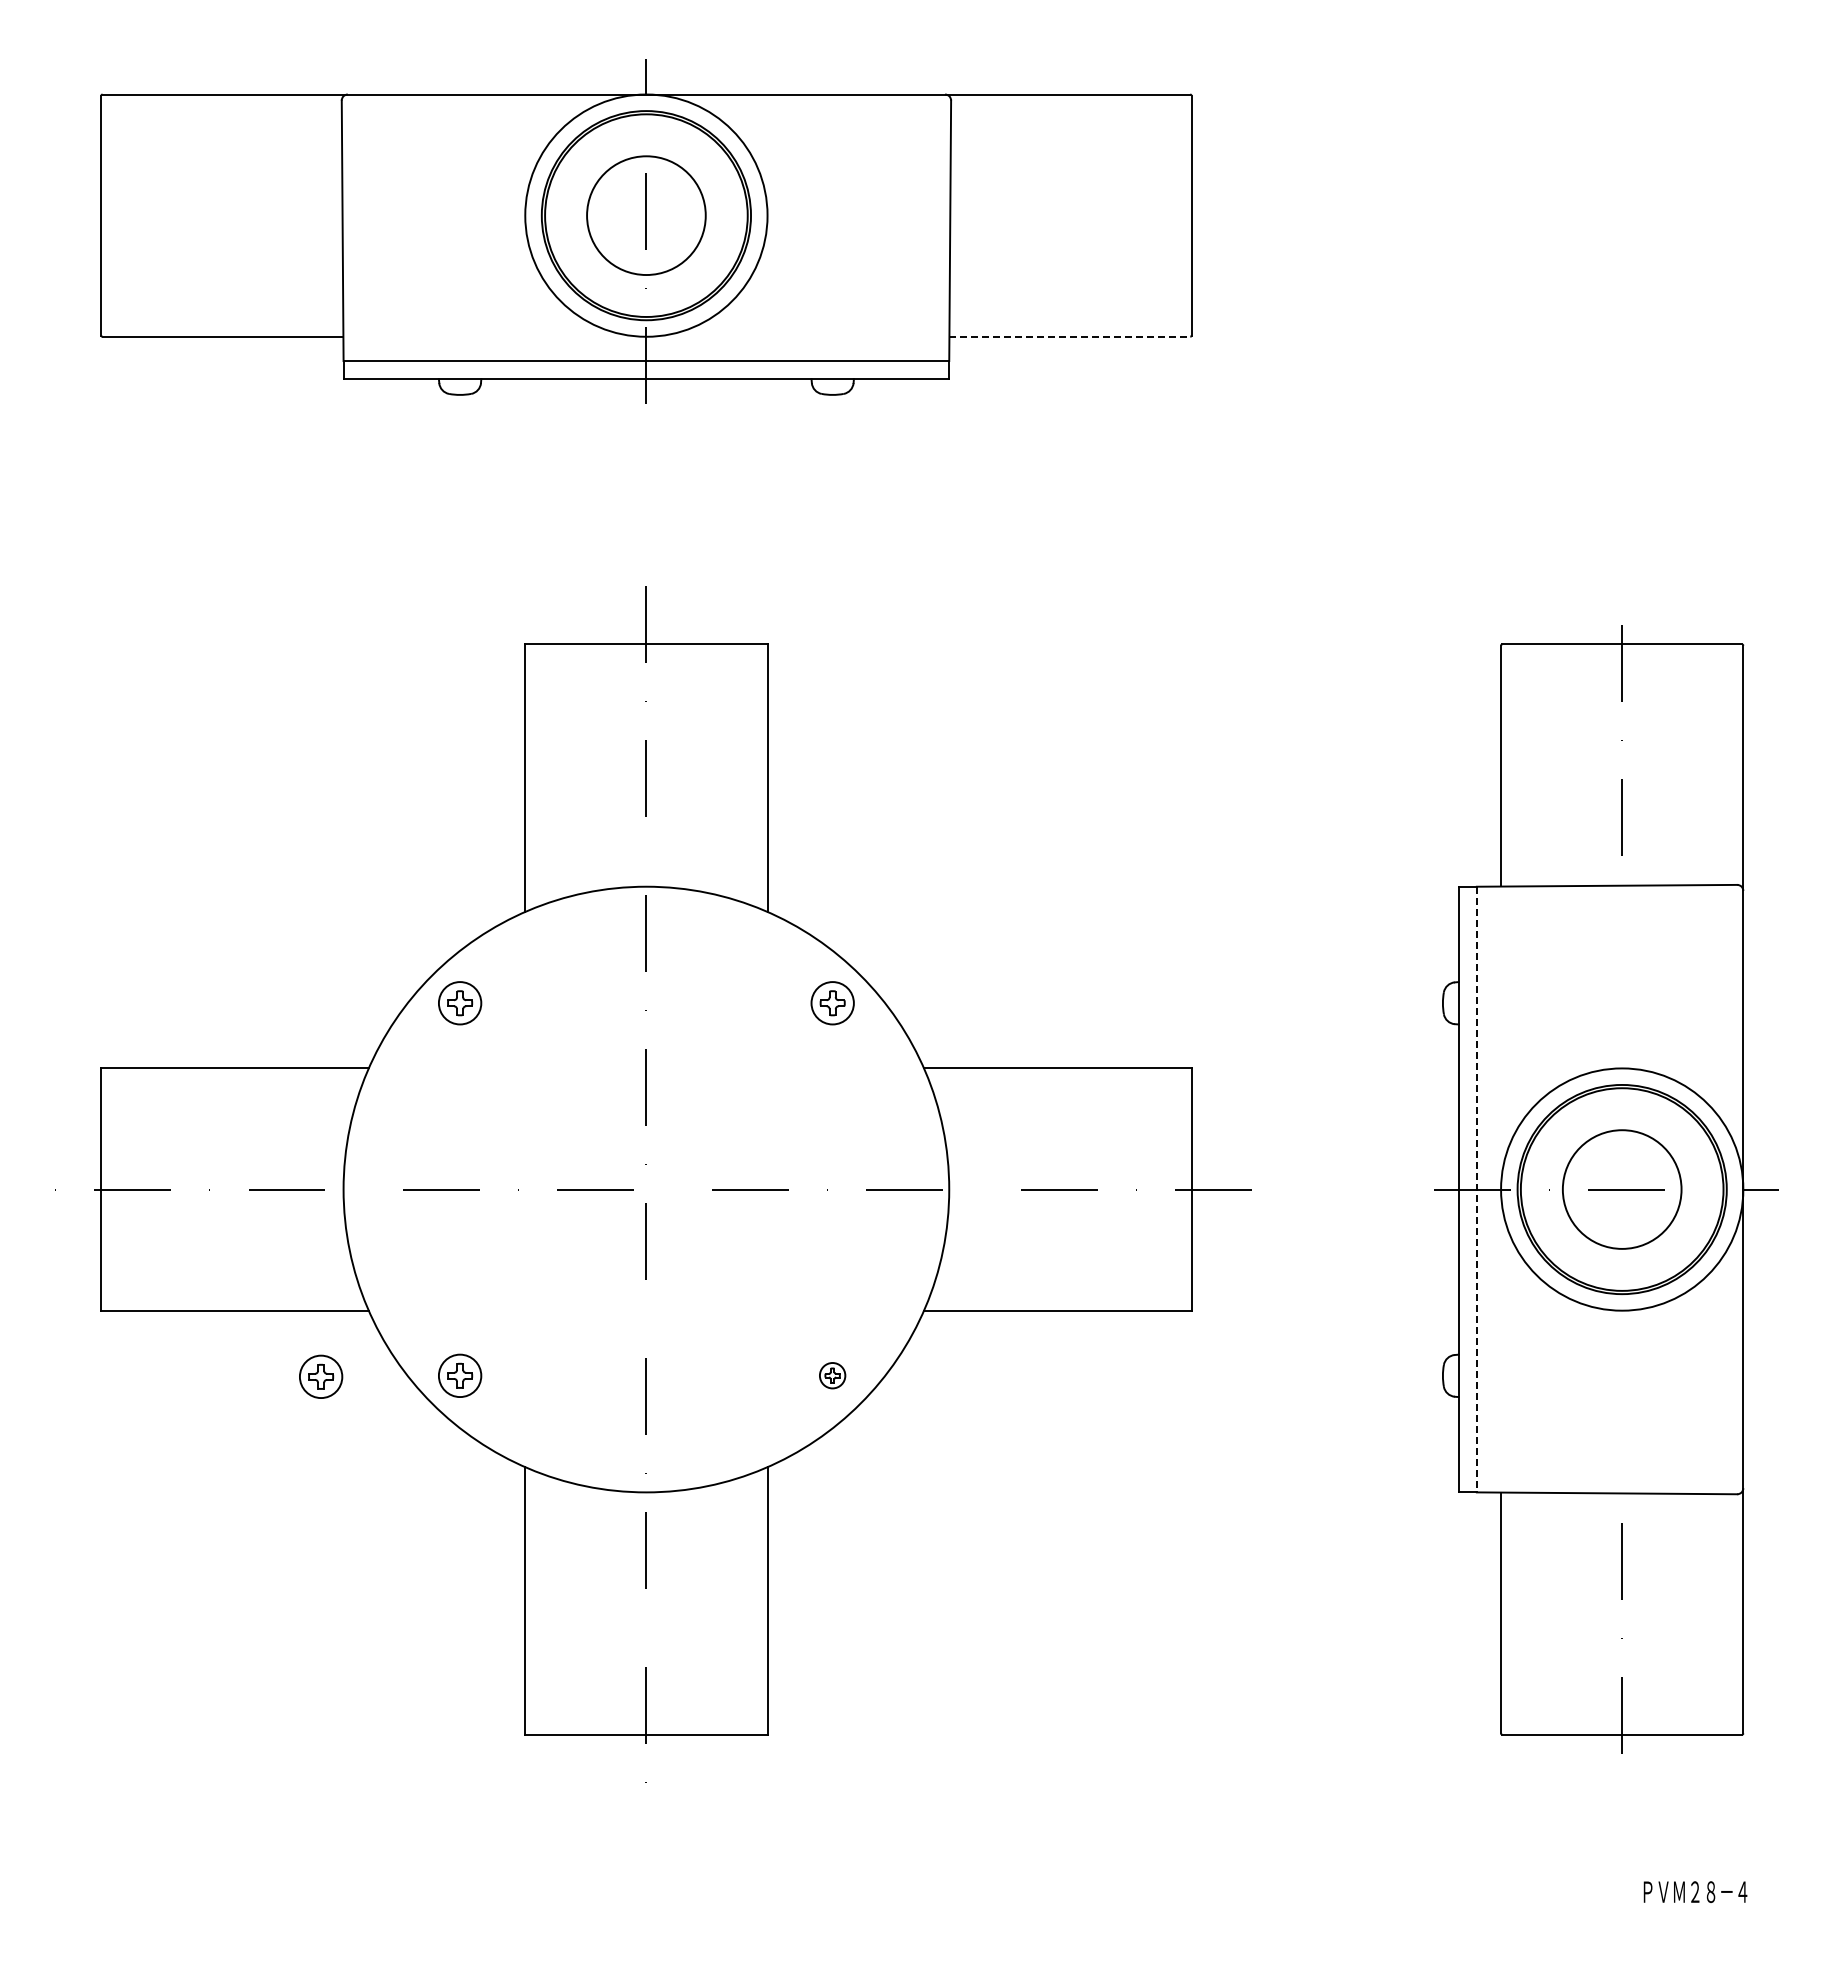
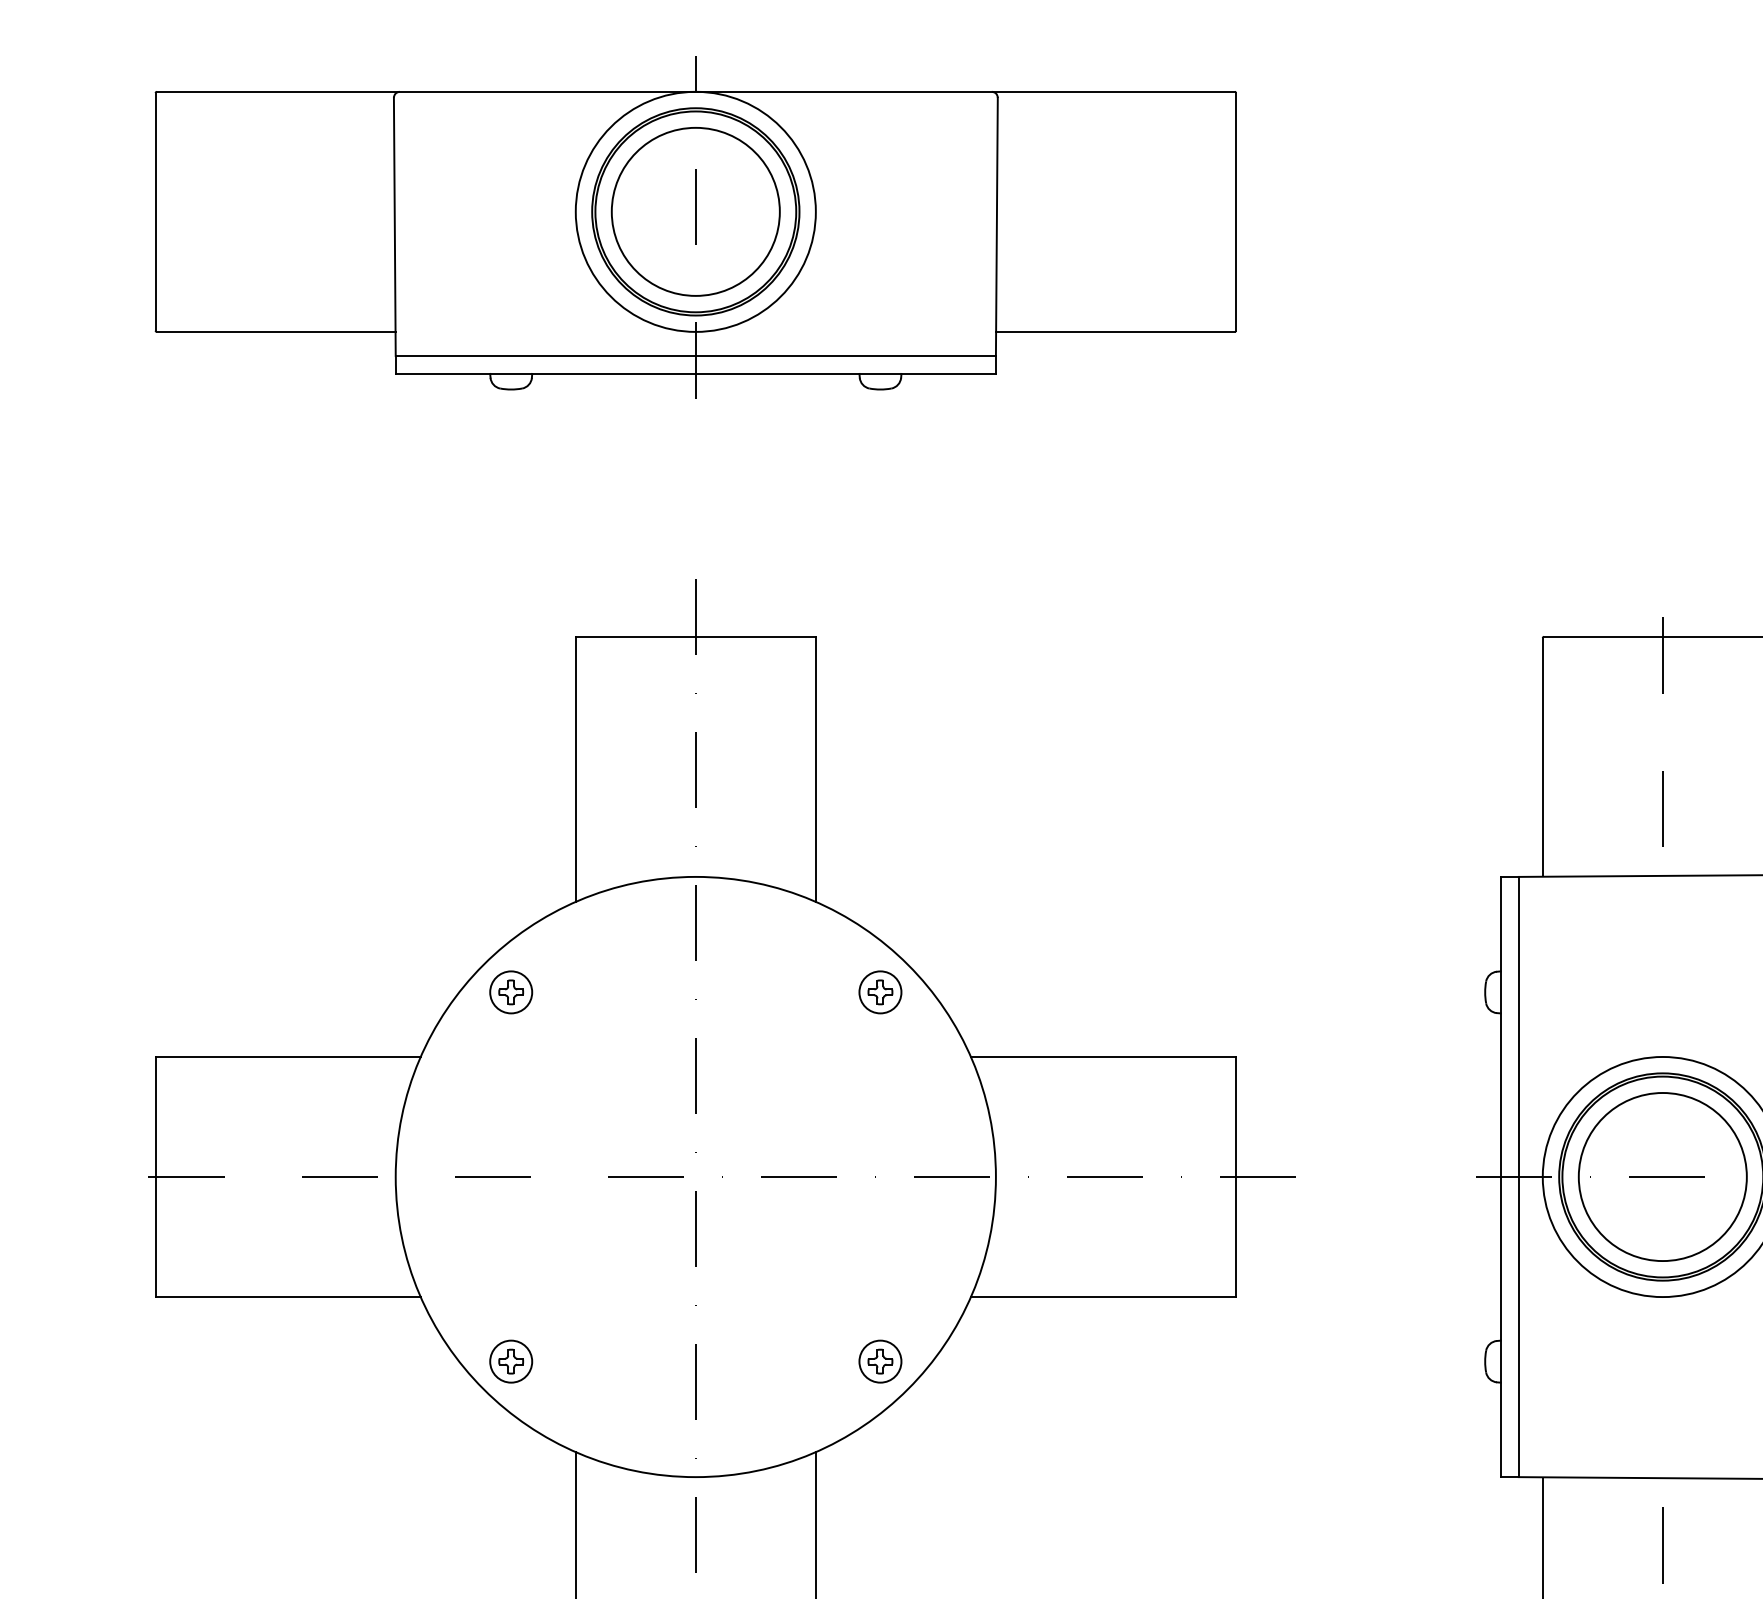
circle: (646, 215) -> (695, 211), size x1.43
line: (1070, 336) -> (1116, 331), dashed -> solid
line: (1476, 1189) -> (1518, 1176), dashed -> solid
circle: (1621, 1189) -> (1662, 1176), size x1.43
part: (832, 1375) -> (880, 1361), size x1.67
part: (321, 1376) -> (373, 1362), removed

